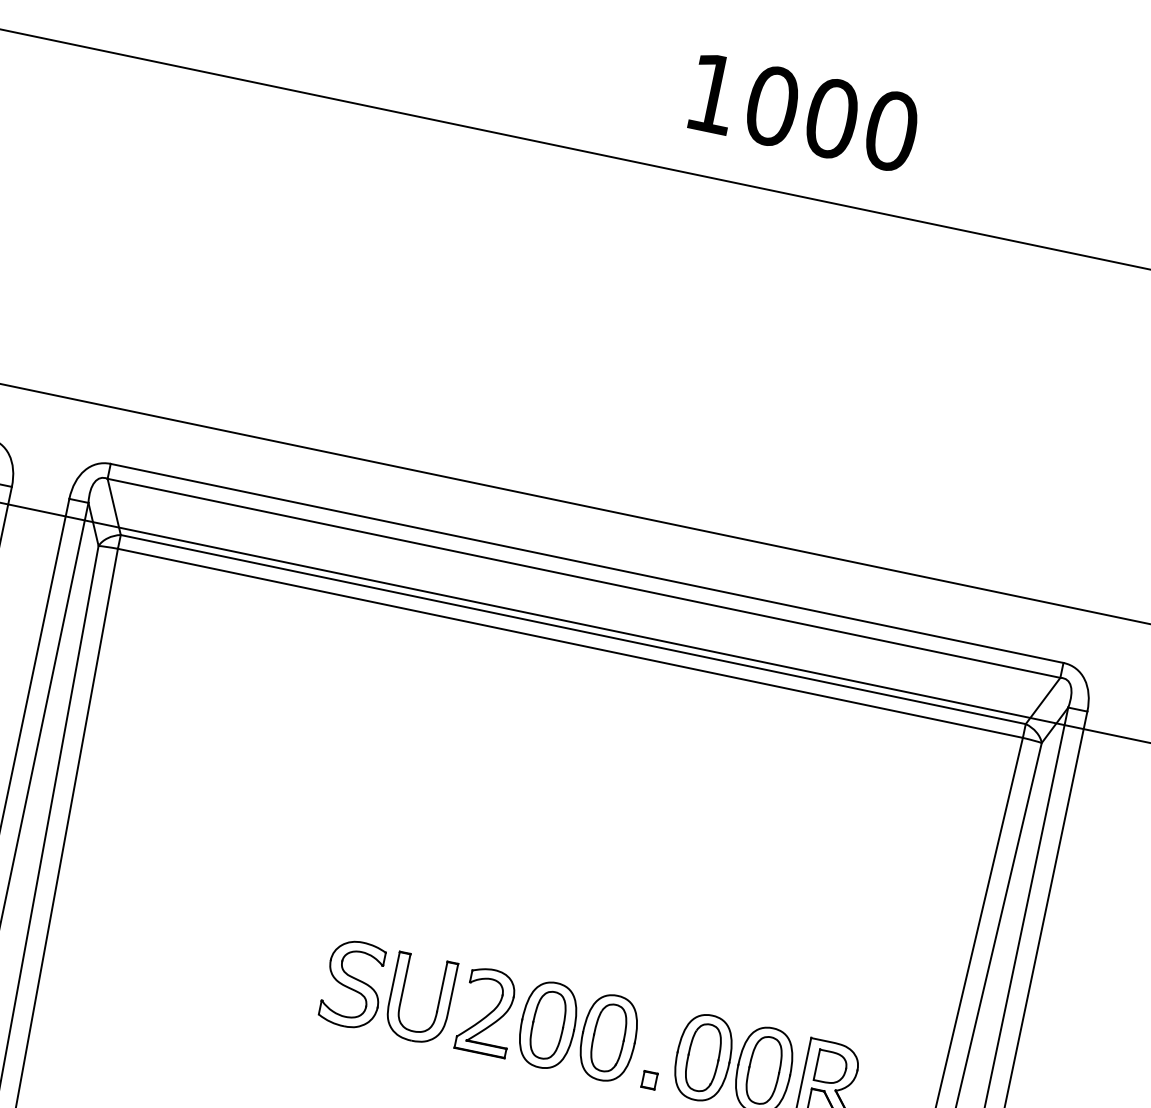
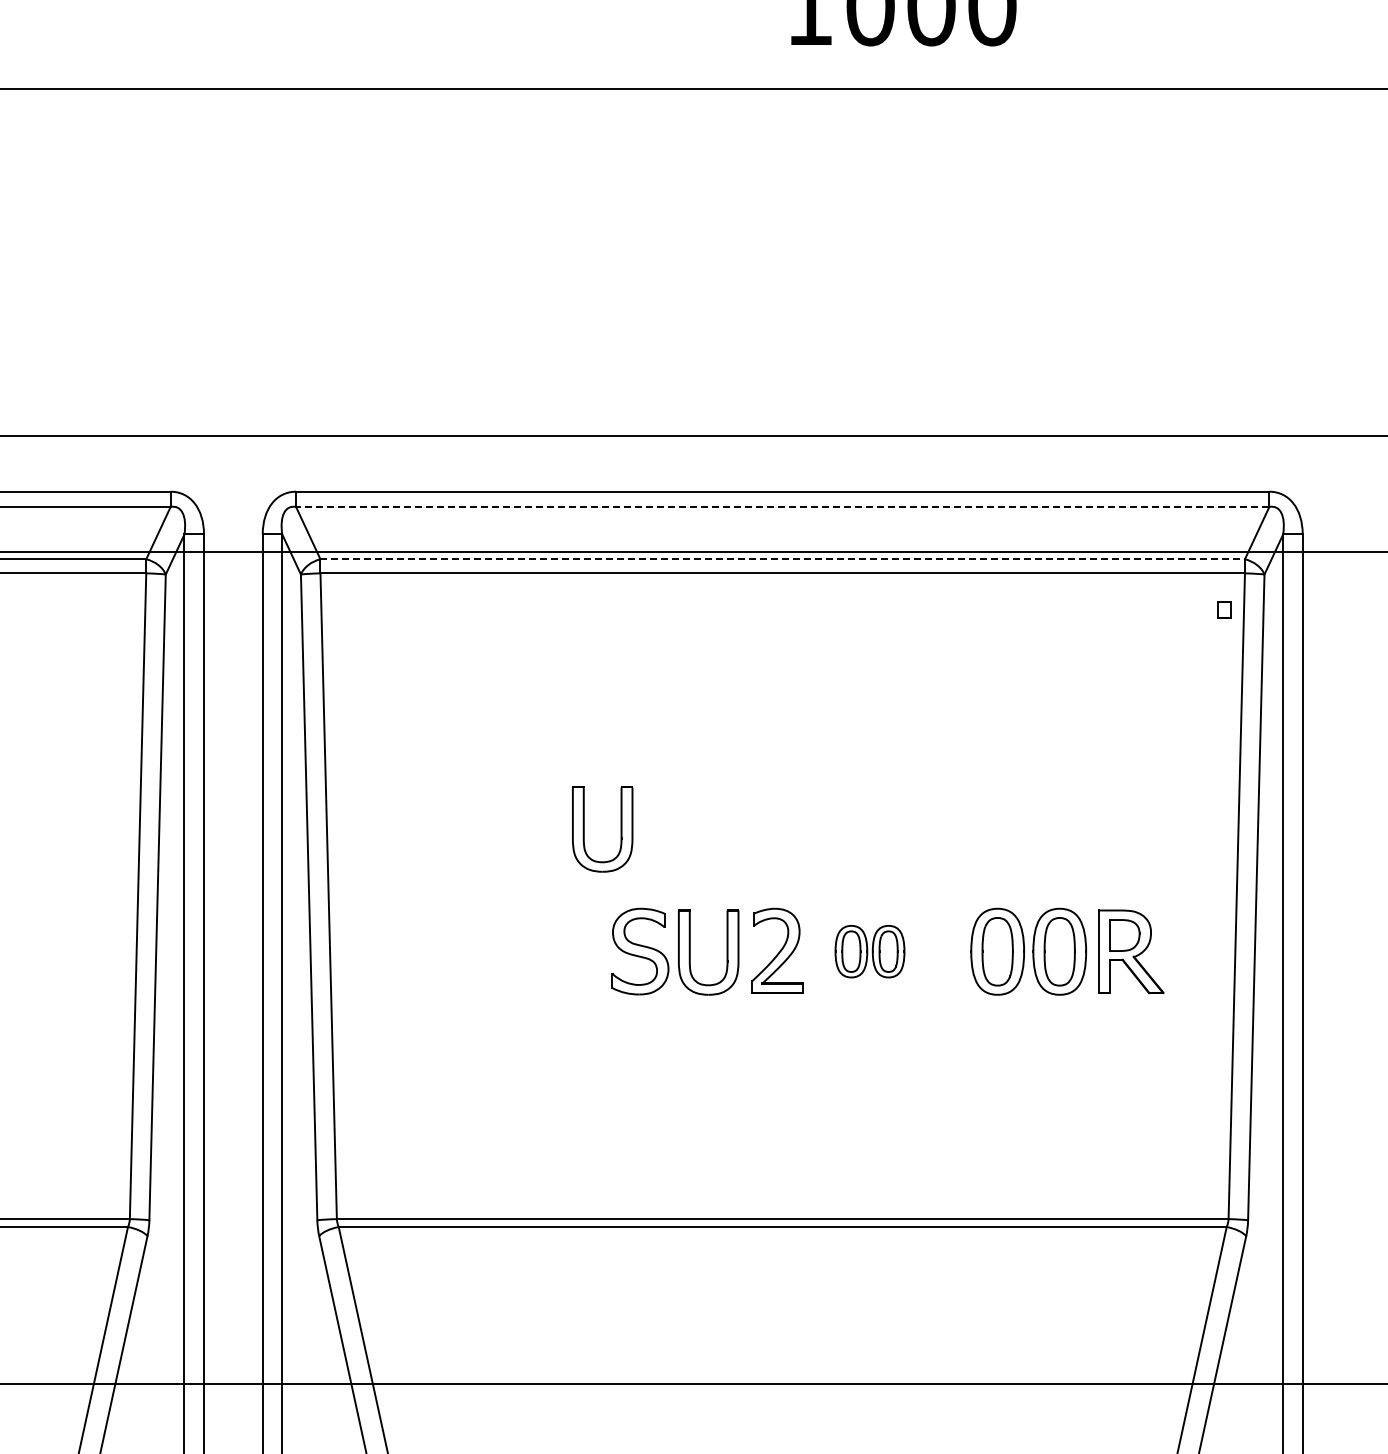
line: (583, 577) -> (782, 506), solid -> dashed
line: (574, 629) -> (783, 559), solid -> dashed
part: (324, 853) -> (584, 829), added
part: (578, 1031) -> (869, 951), size x0.6
part: (649, 1079) -> (1224, 609), moved

